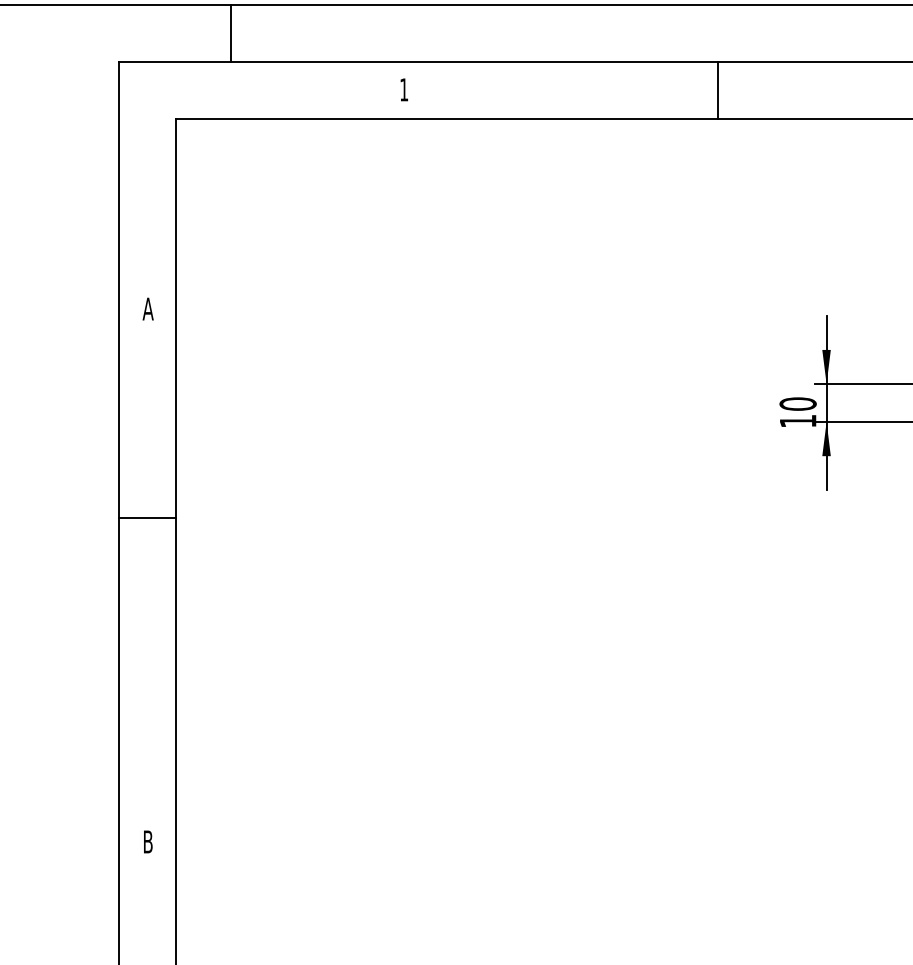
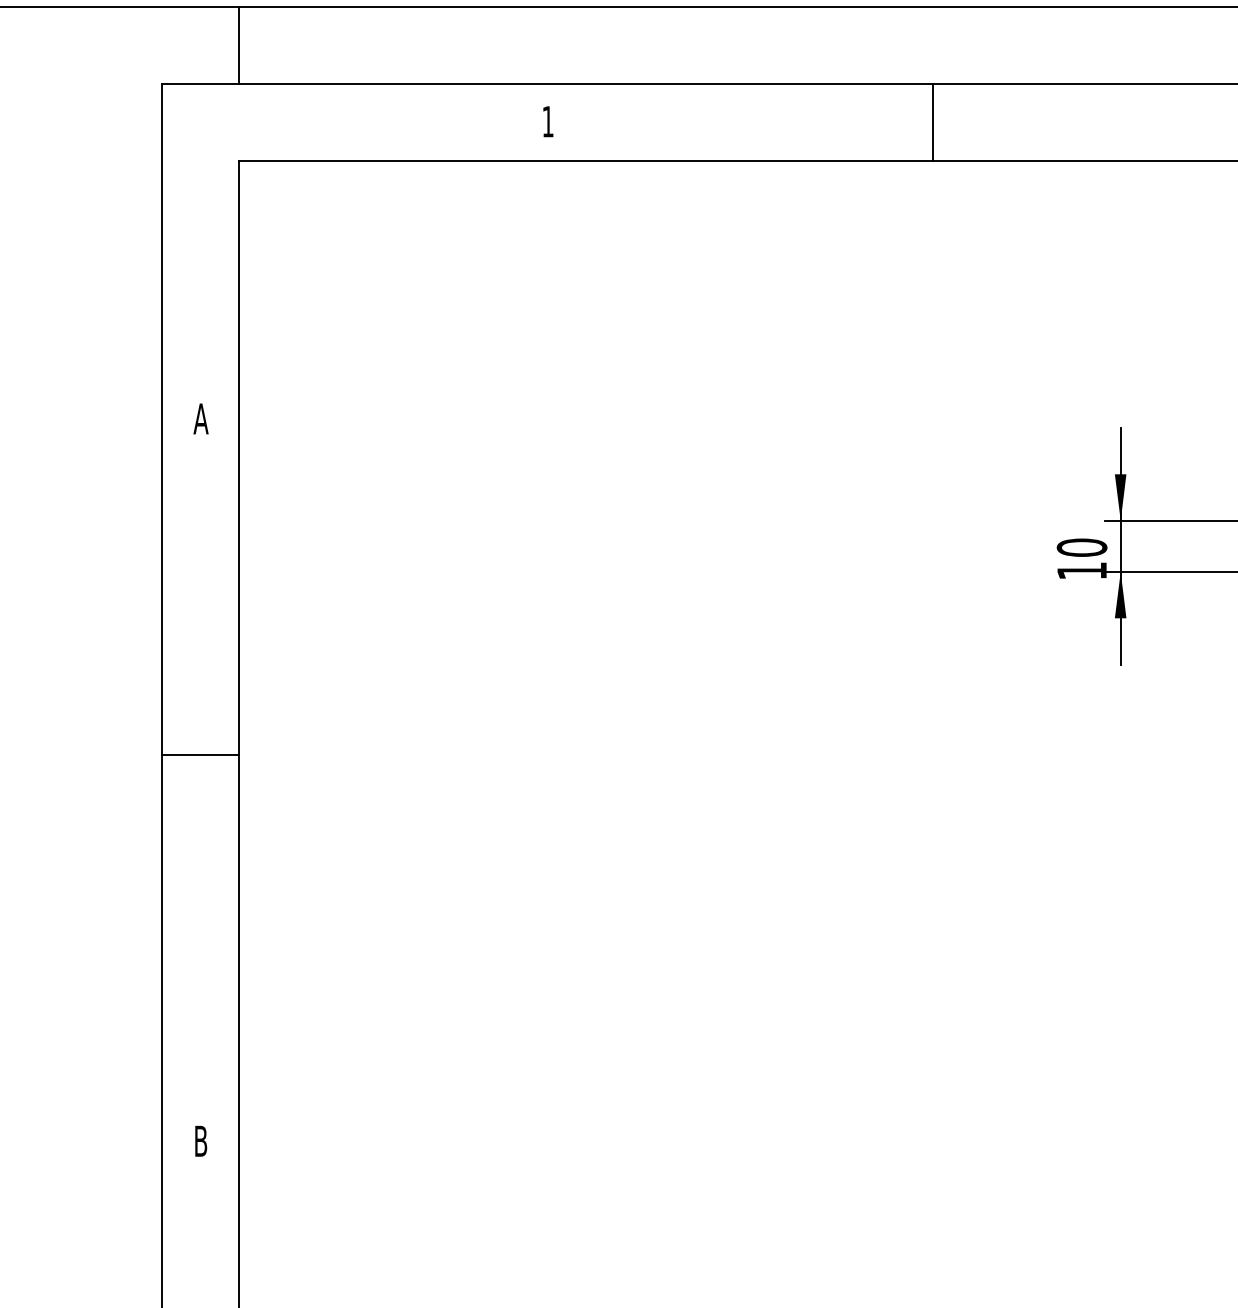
line: (230, 33) -> (238, 45), moved
line: (718, 90) -> (933, 122), moved
line: (147, 518) -> (200, 755), moved

